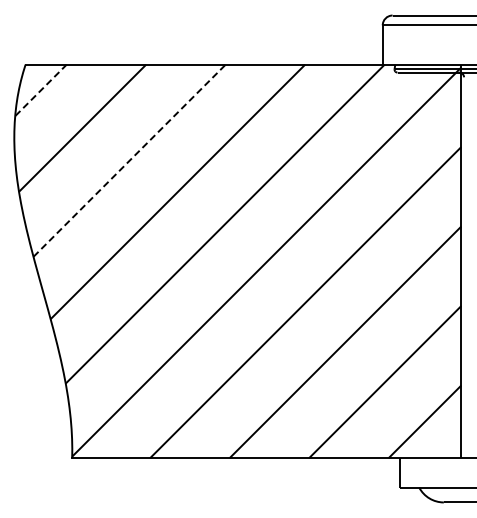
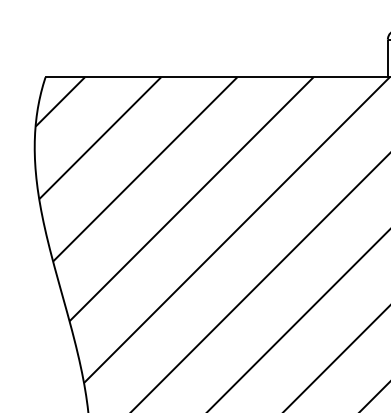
line: (41, 89) -> (60, 101), dashed -> solid
line: (129, 160) -> (145, 169), dashed -> solid

